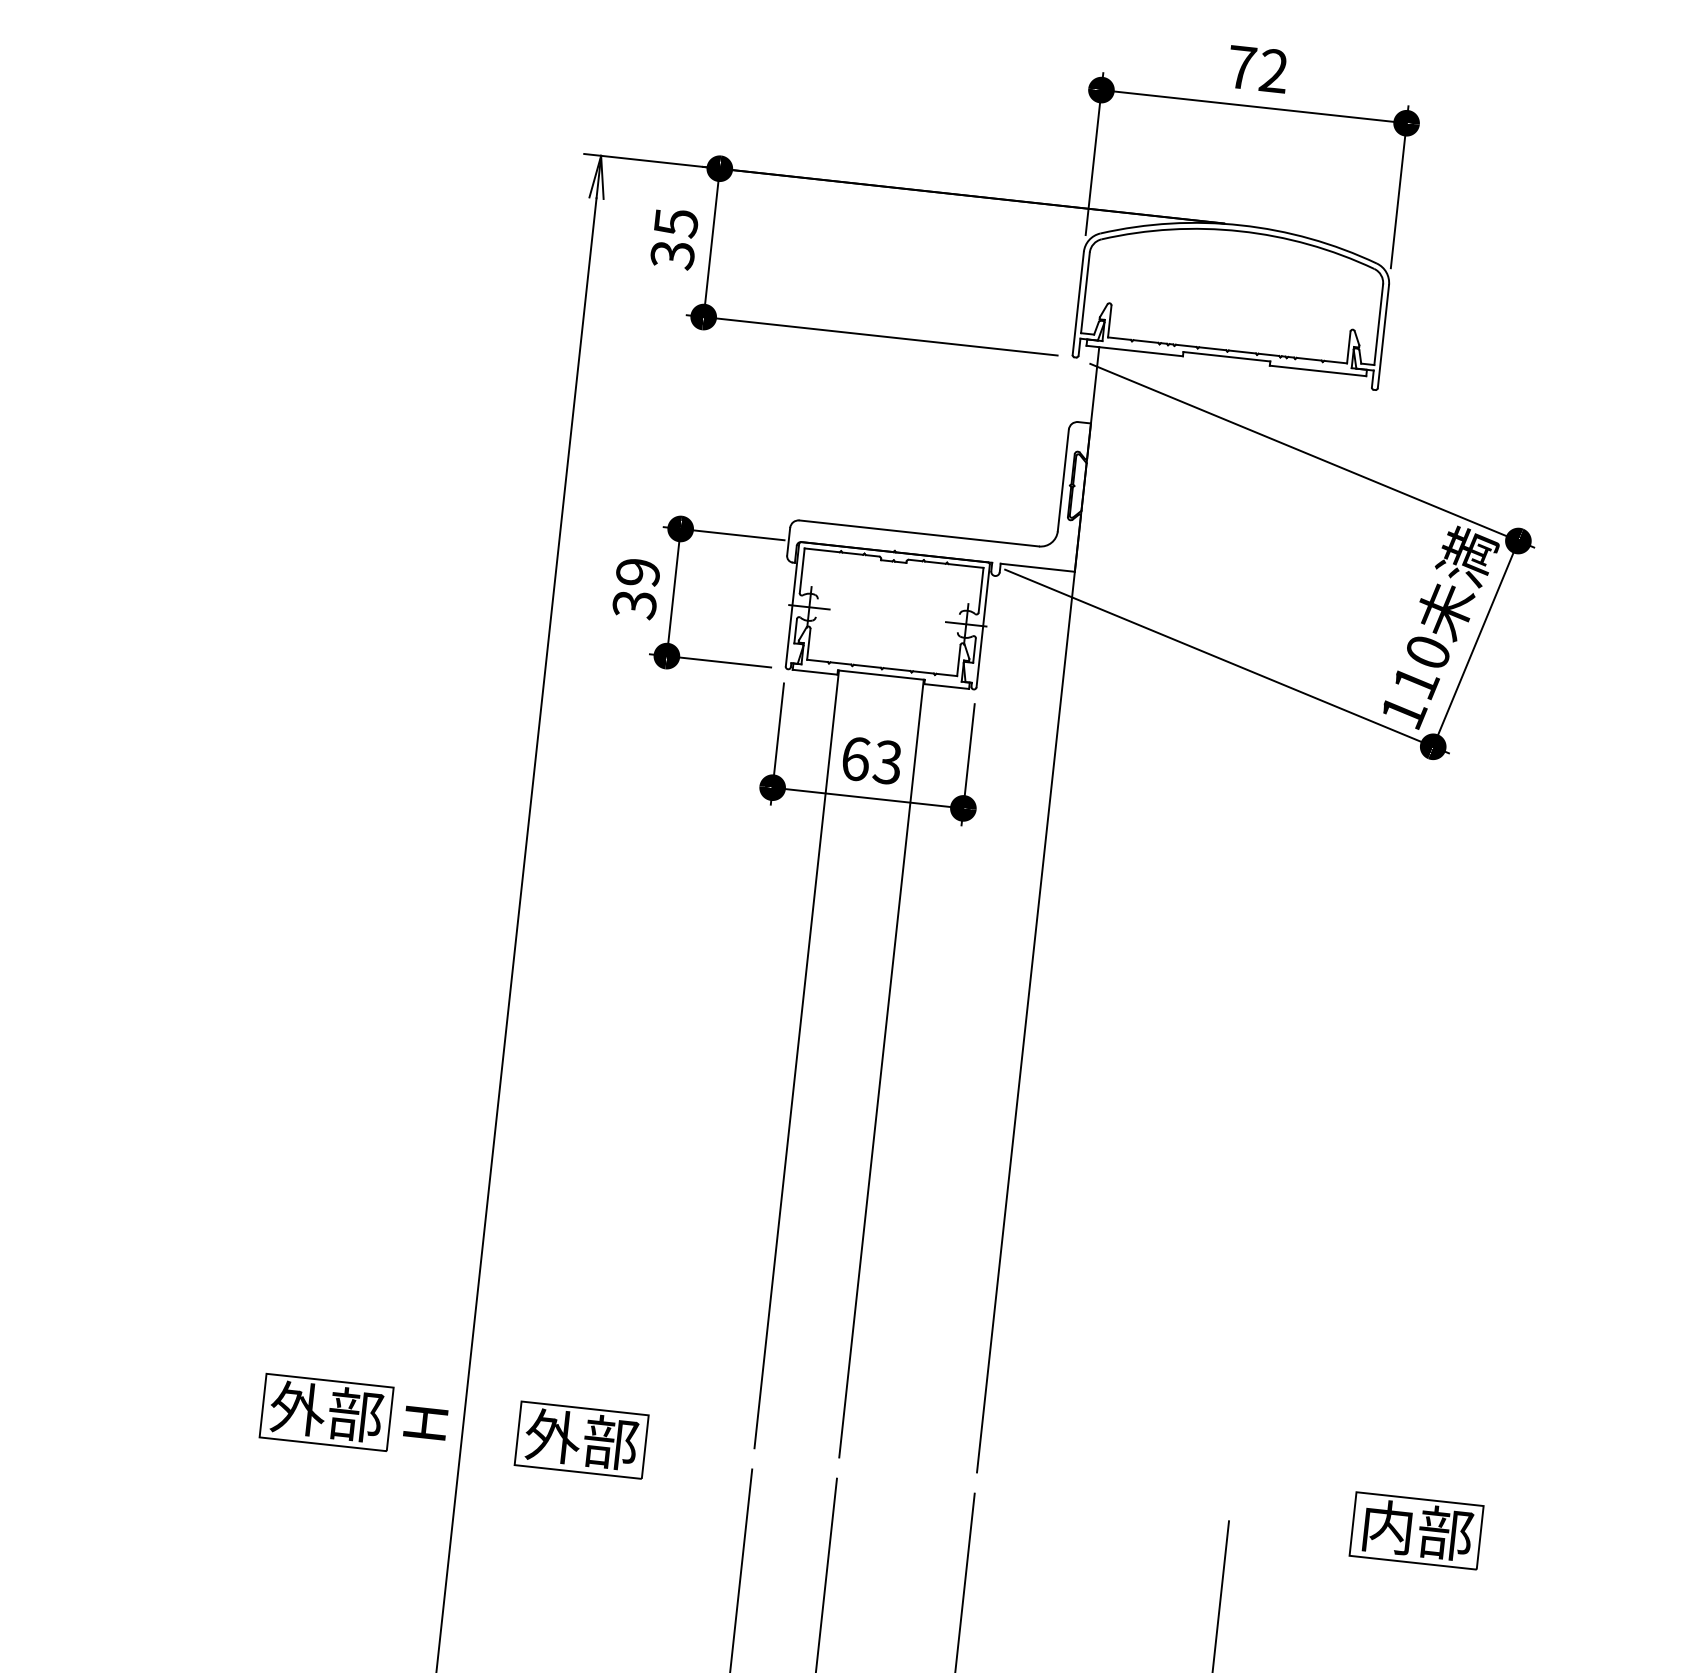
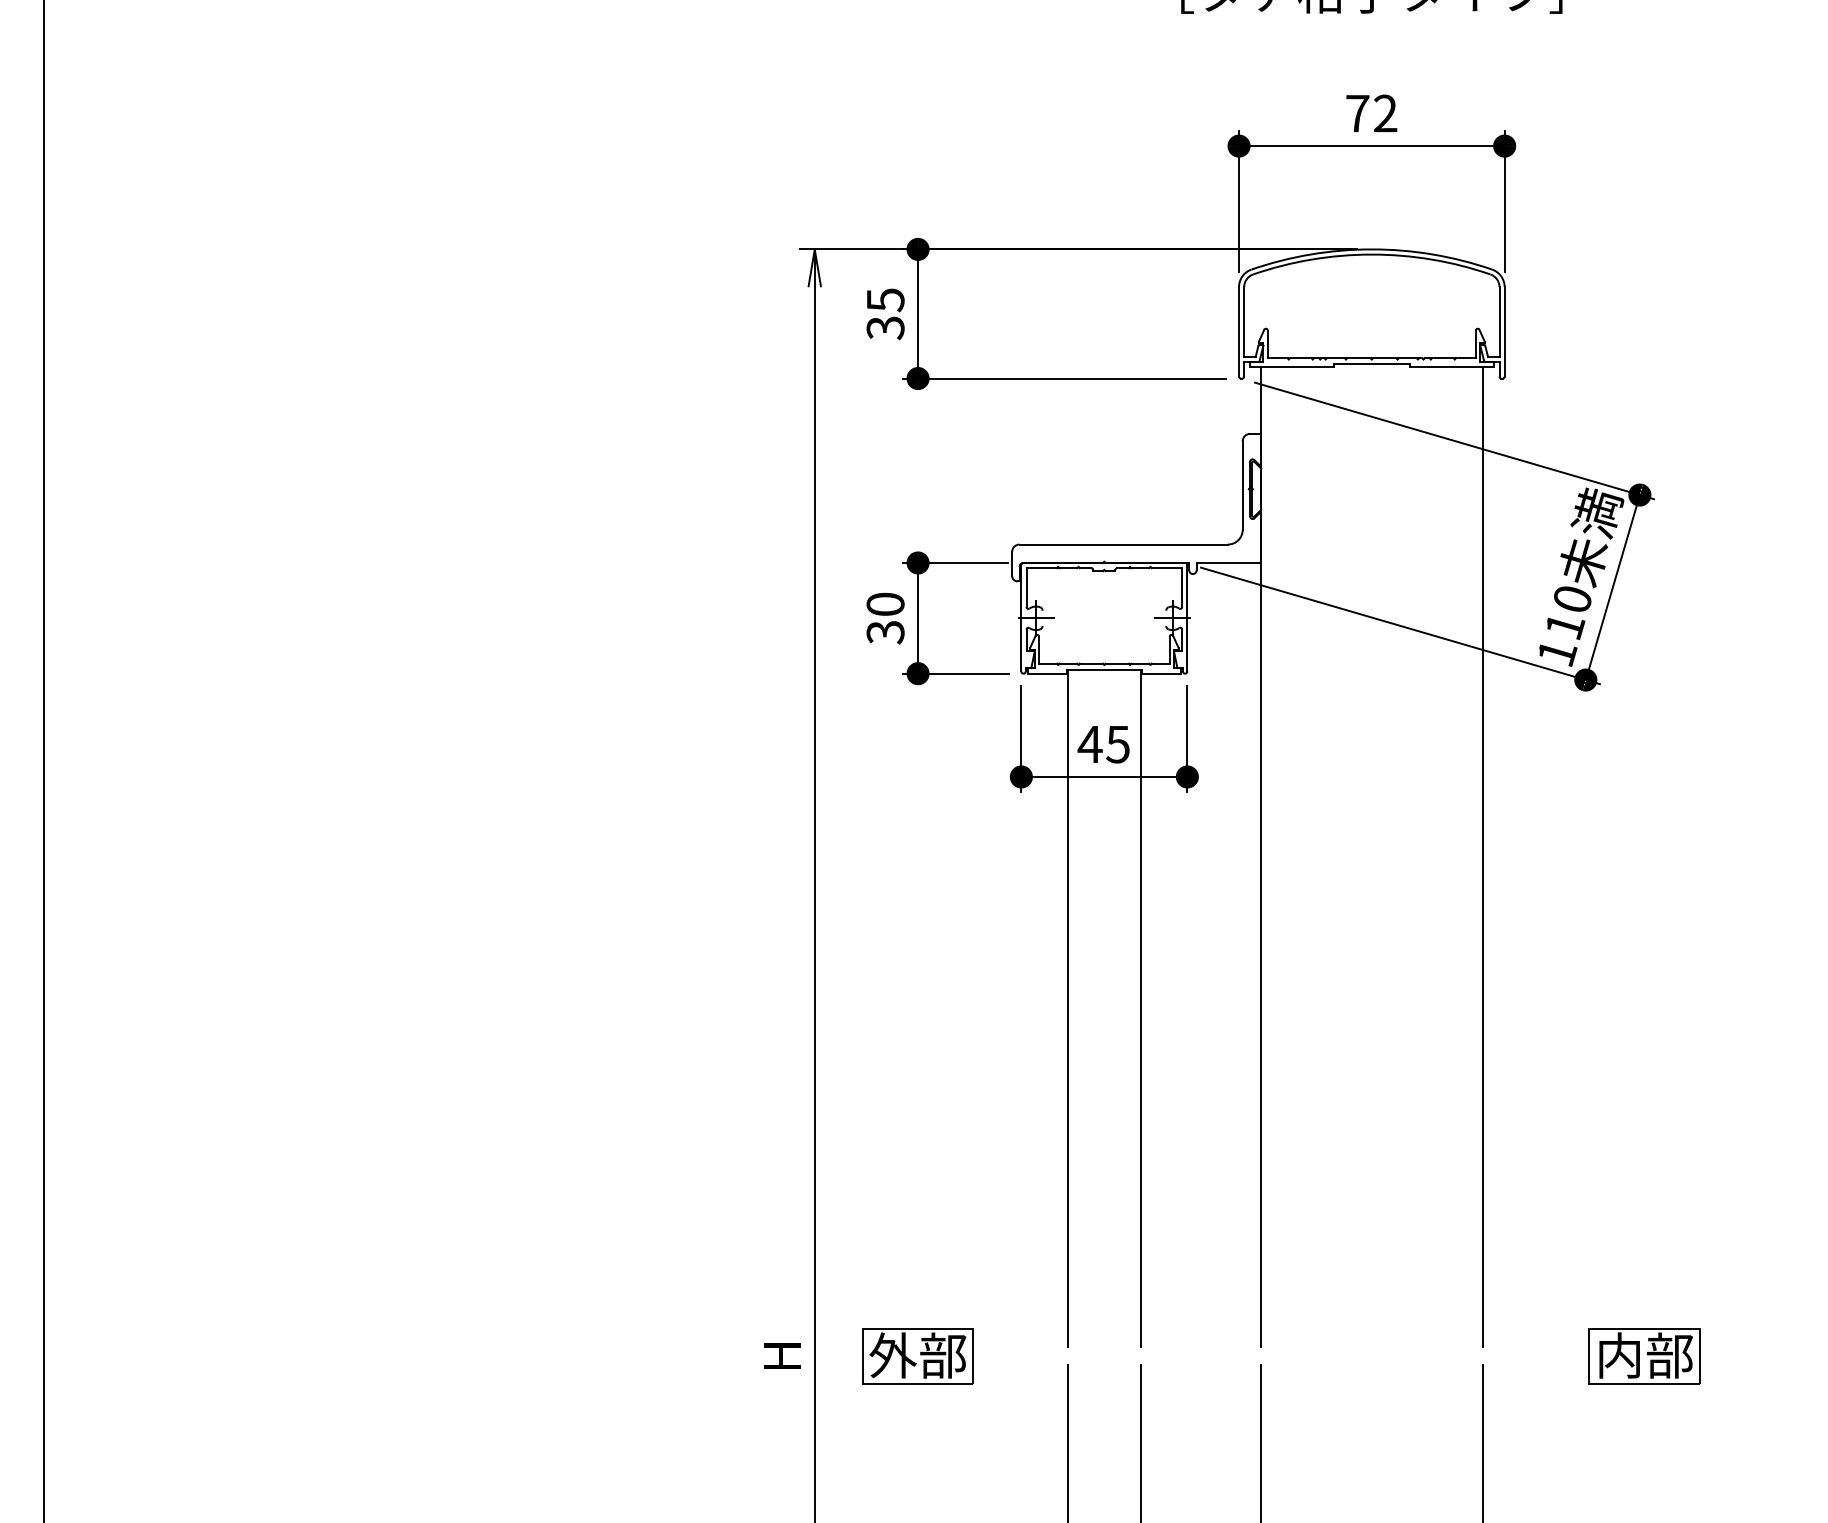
text: (638, 572) -> (885, 604), 39 -> 30
text: (871, 760) -> (1103, 744), 63 -> 45
line: (1292, 936) -> (1482, 856), added
part: (325, 1412) -> (695, 1356), removed

